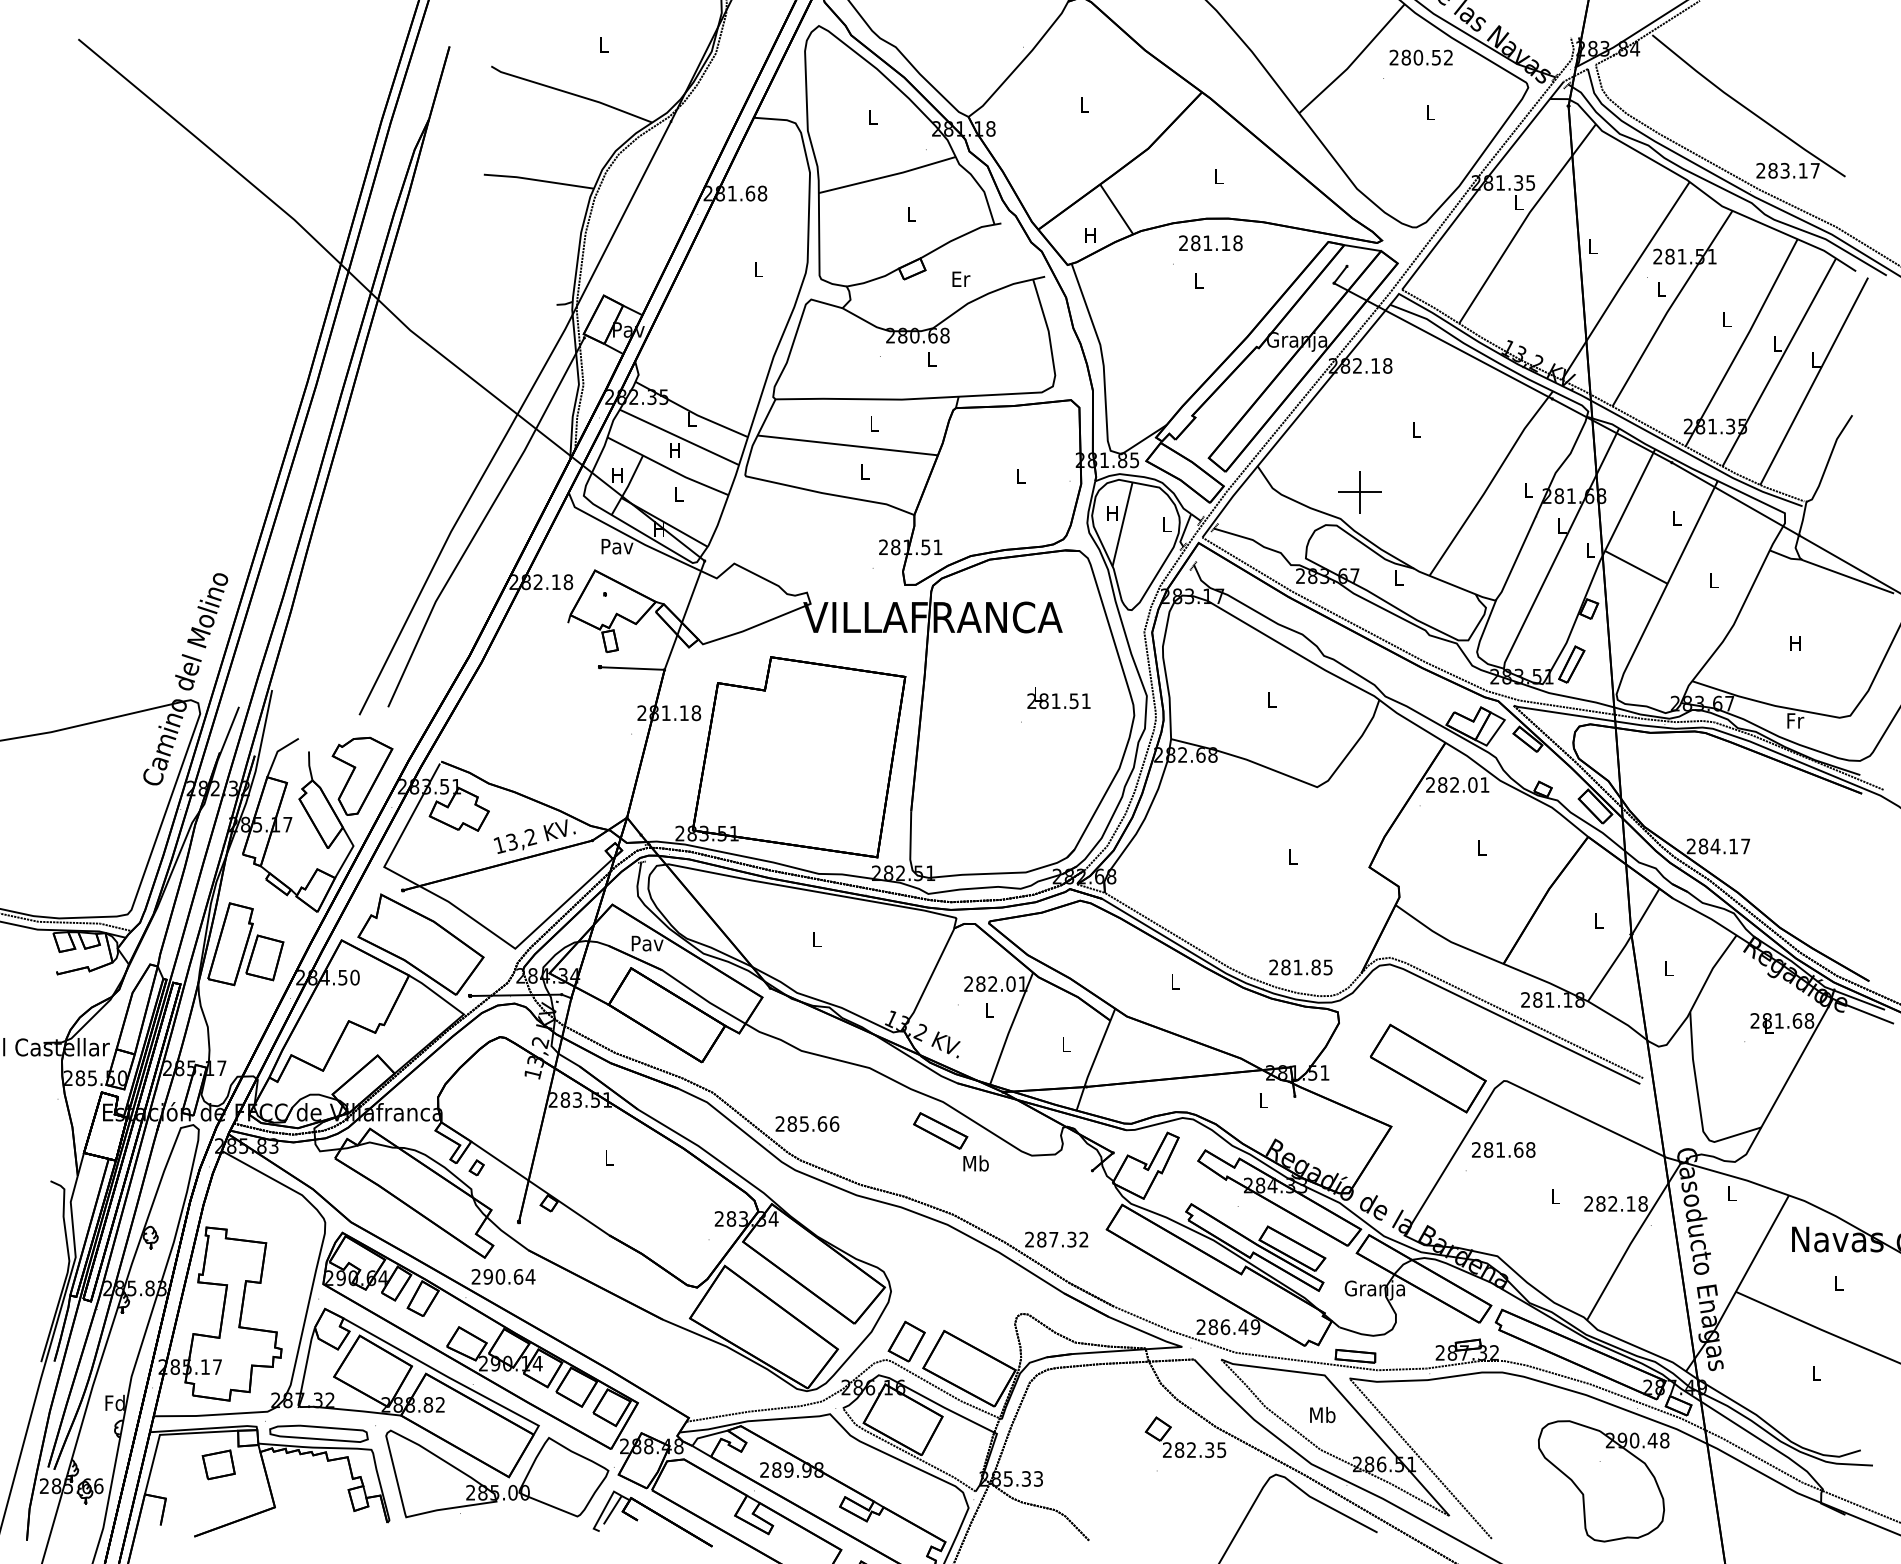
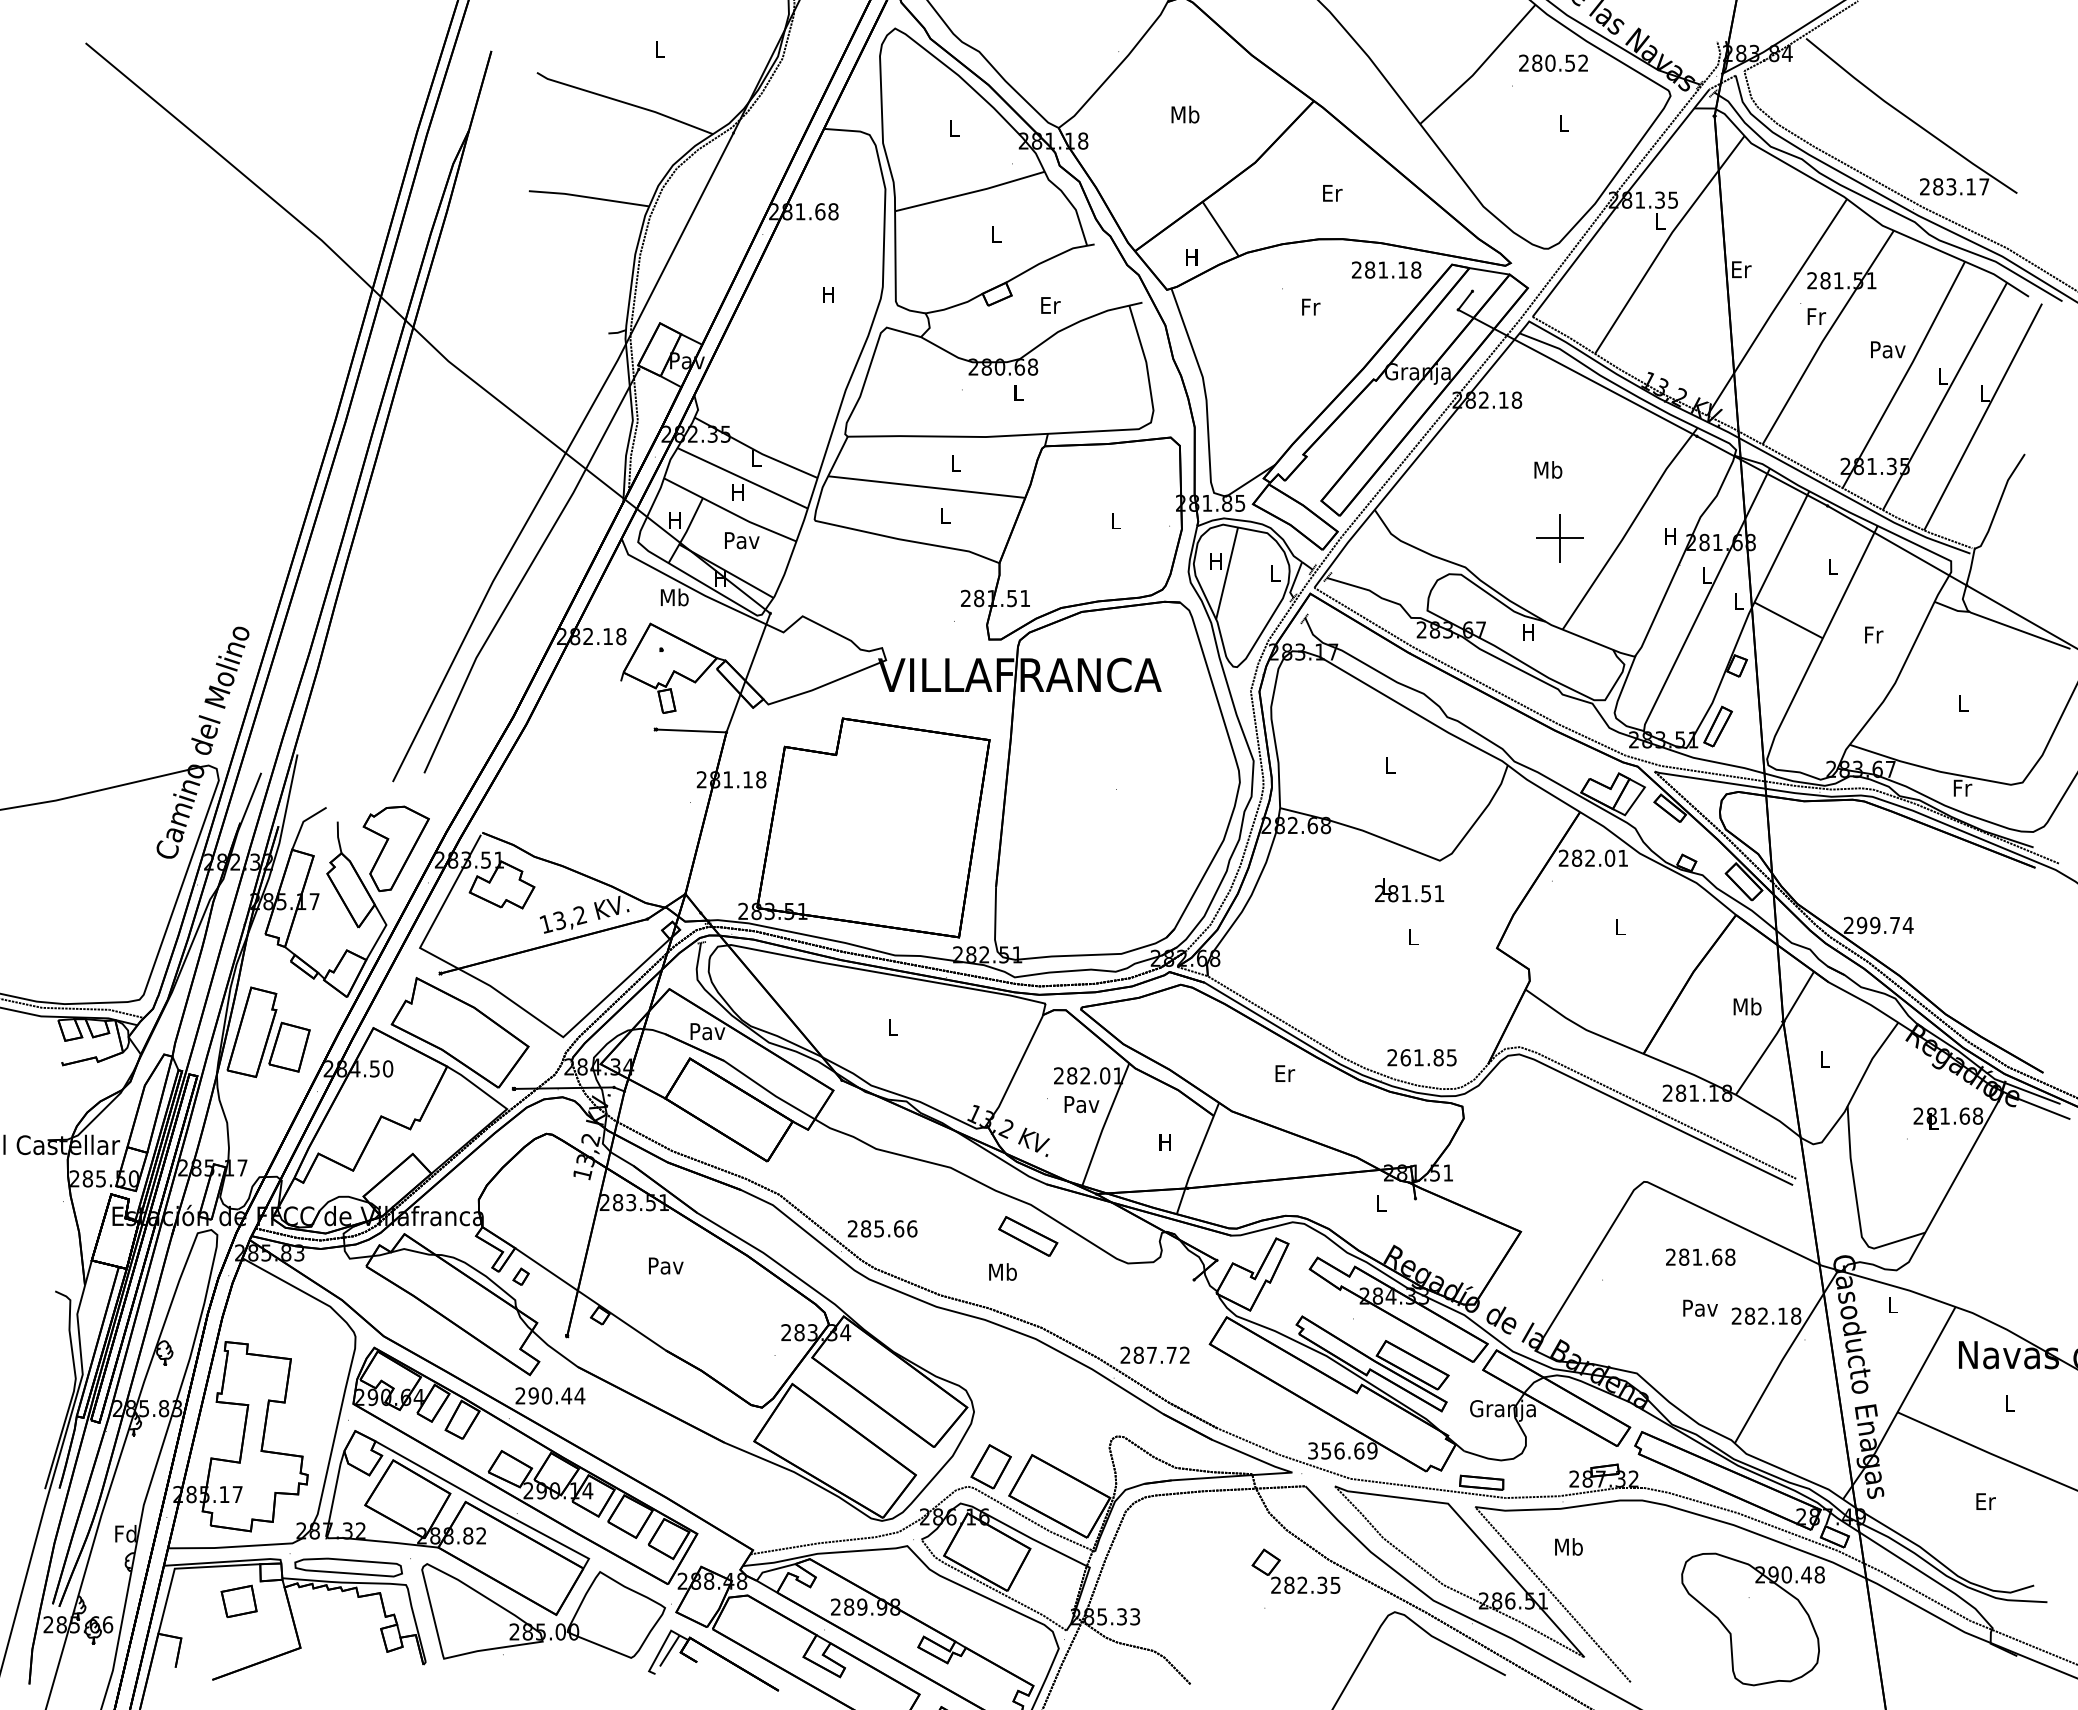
text: (1084, 104) -> (1185, 114), L -> Mb
text: (1218, 176) -> (1332, 193), L -> Er
text: (1210, 242) -> (1386, 269), moved
text: (1593, 246) -> (1741, 269), L -> Er
text: (757, 269) -> (828, 294), L -> H
text: (1199, 280) -> (1311, 306), L -> Fr
text: (1661, 289) -> (1816, 316), L -> Fr
text: (1727, 319) -> (1888, 349), L -> Pav
text: (1416, 429) -> (1548, 469), L -> Mb
text: (1528, 490) -> (1670, 536), L -> H
part: (1359, 492) -> (1559, 538), moved
text: (679, 494) -> (742, 540), L -> Pav
text: (617, 546) -> (674, 597), Pav -> Mb
text: (1398, 578) -> (1528, 632), L -> H
text: (1714, 580) -> (1874, 634), L -> Fr
text: (1795, 643) -> (1962, 703), H -> L
text: (1058, 698) -> (1409, 890), moved
text: (1723, 846) -> (1884, 925), 284.17 -> 299.74
text: (1598, 920) -> (1747, 1006), L -> Mb
text: (1285, 967) -> (1405, 1057), 281.85 -> 261.85
text: (1175, 981) -> (1285, 1073), L -> Er
text: (989, 1010) -> (1081, 1104), L -> Pav
text: (1065, 1045) -> (1164, 1142), L -> H
part: (1428, 1068) -> (1561, 1168), removed
text: (1503, 1149) -> (1700, 1256), moved
text: (609, 1157) -> (666, 1265), L -> Pav
text: (975, 1163) -> (1002, 1271), moved
text: (1555, 1195) -> (1700, 1307), L -> Pav
text: (1071, 1238) -> (1171, 1354), 287.32 -> 287.72
text: (518, 1276) -> (566, 1395), 290.64 -> 290.44
text: (1222, 1326) -> (1336, 1450), 286.49 -> 356.69
text: (1816, 1373) -> (1985, 1501), L -> Er
text: (1322, 1414) -> (1568, 1546), moved

